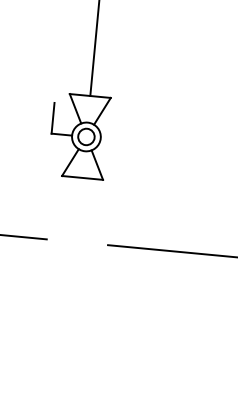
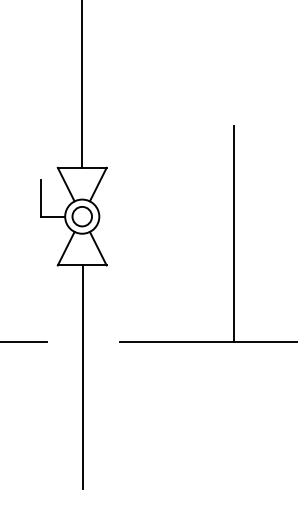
line: (212, 163) -> (234, 233), added
line: (74, 272) -> (83, 377), added

